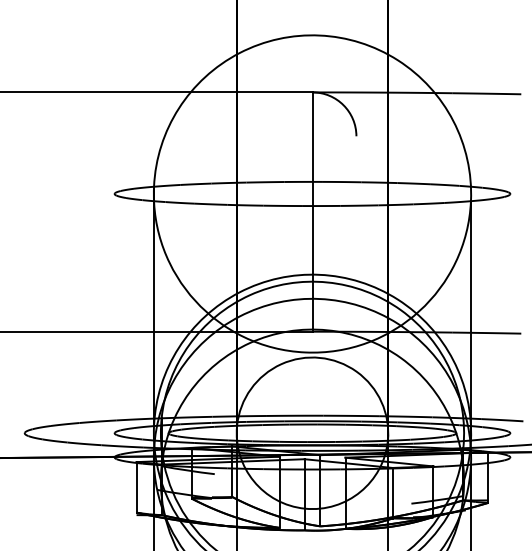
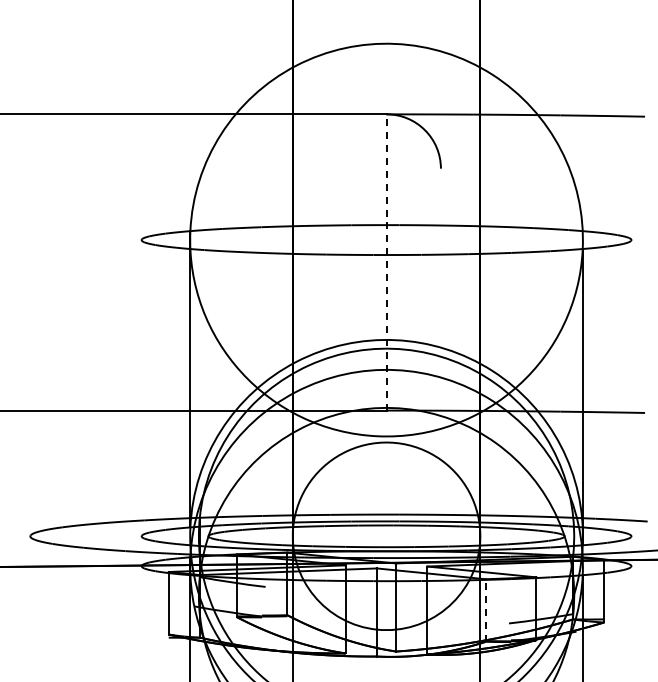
line: (312, 211) -> (386, 261), solid -> dashed
line: (392, 493) -> (485, 610), solid -> dashed

